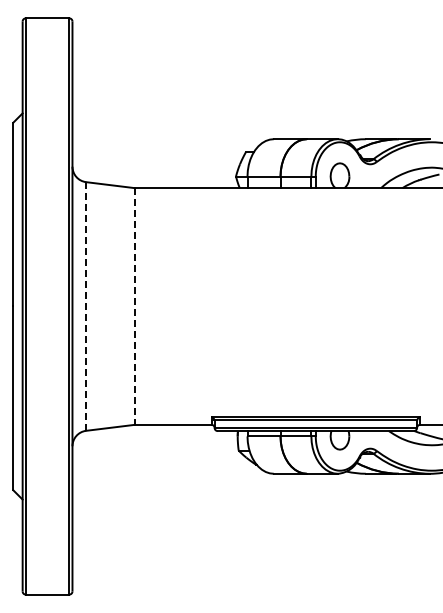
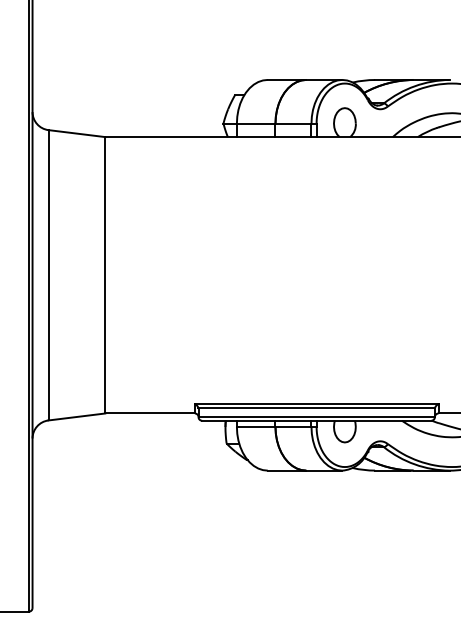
line: (86, 306) -> (48, 275), dashed -> solid
line: (134, 306) -> (104, 275), dashed -> solid

